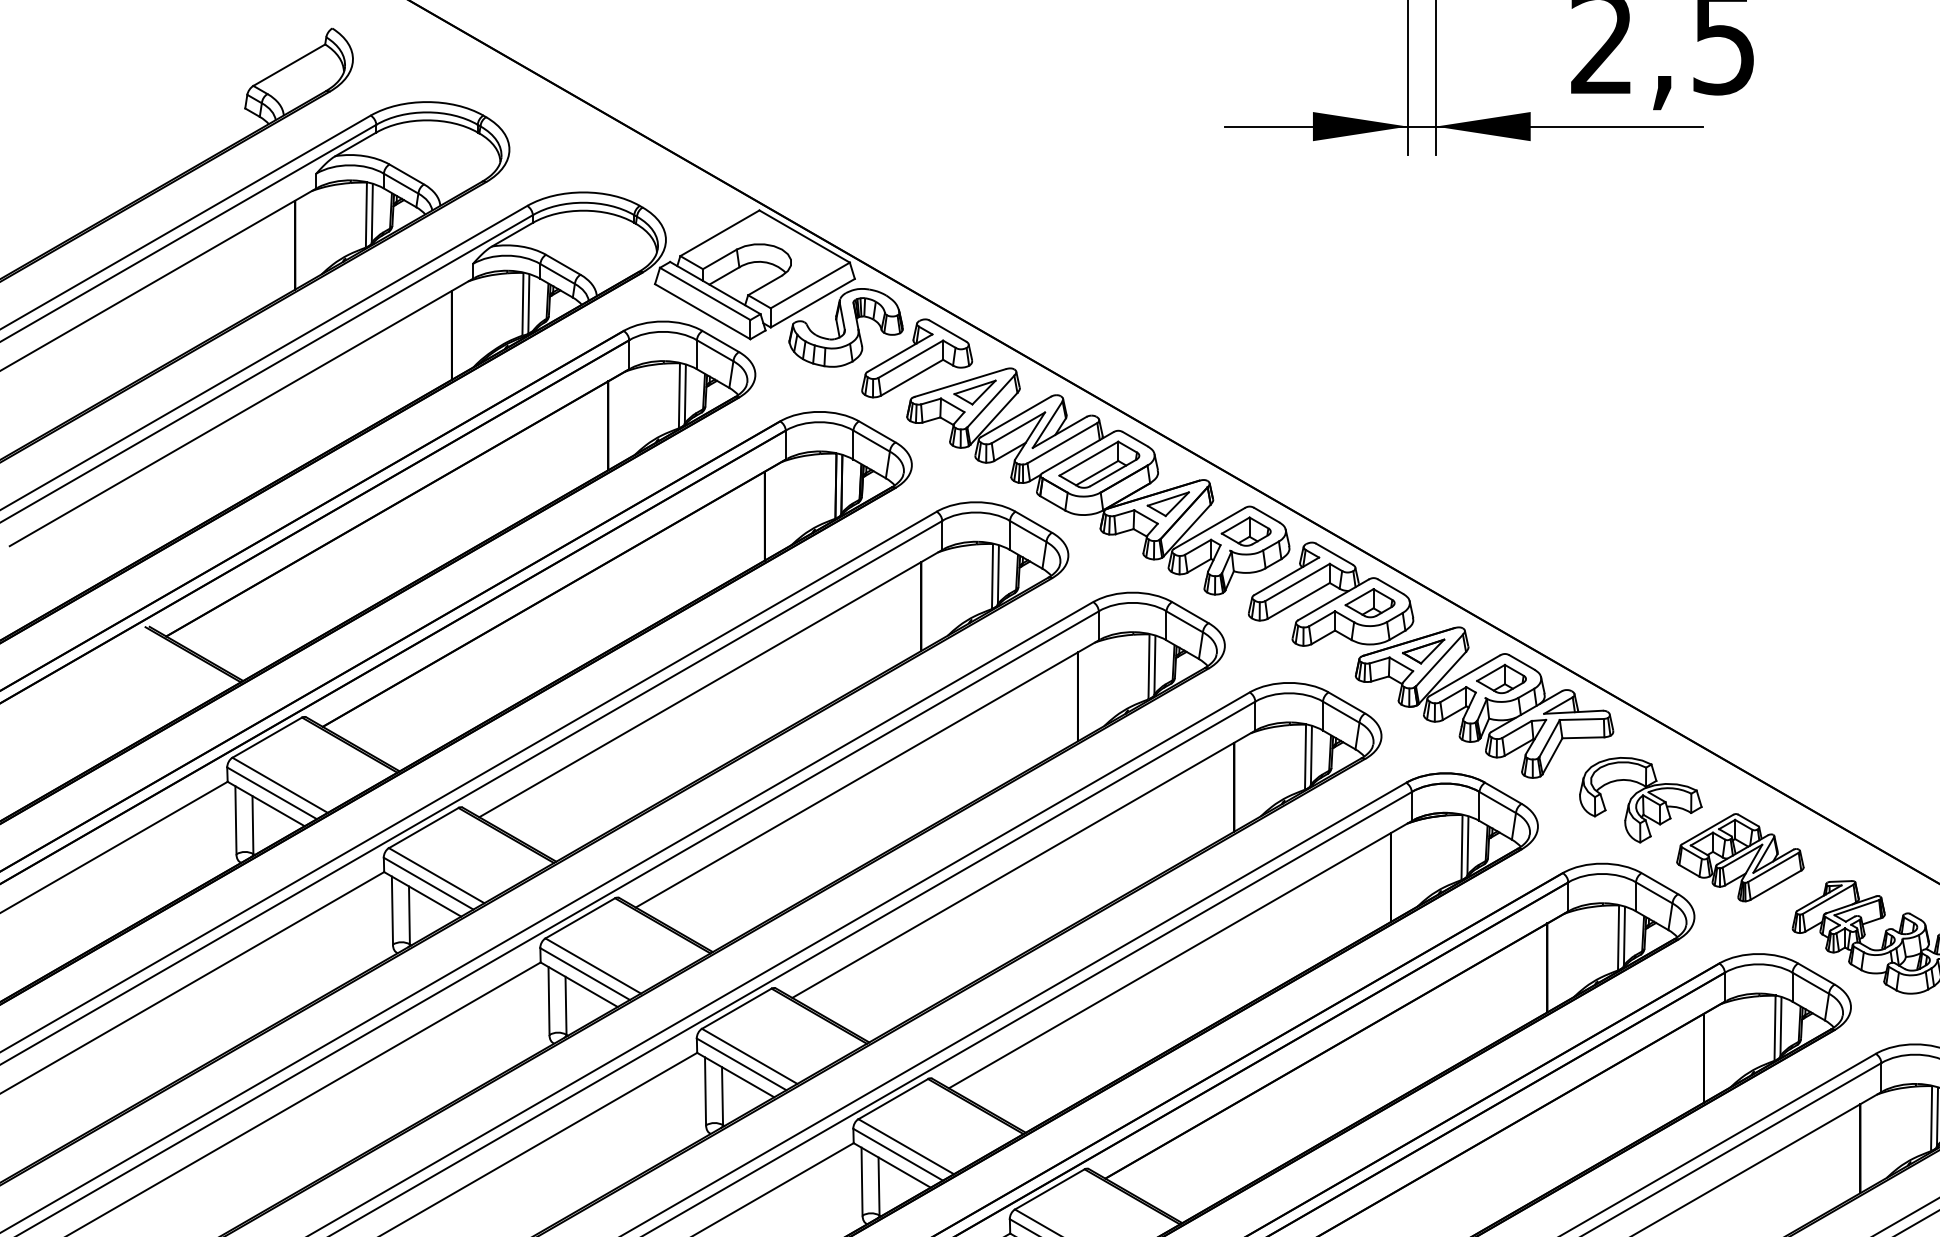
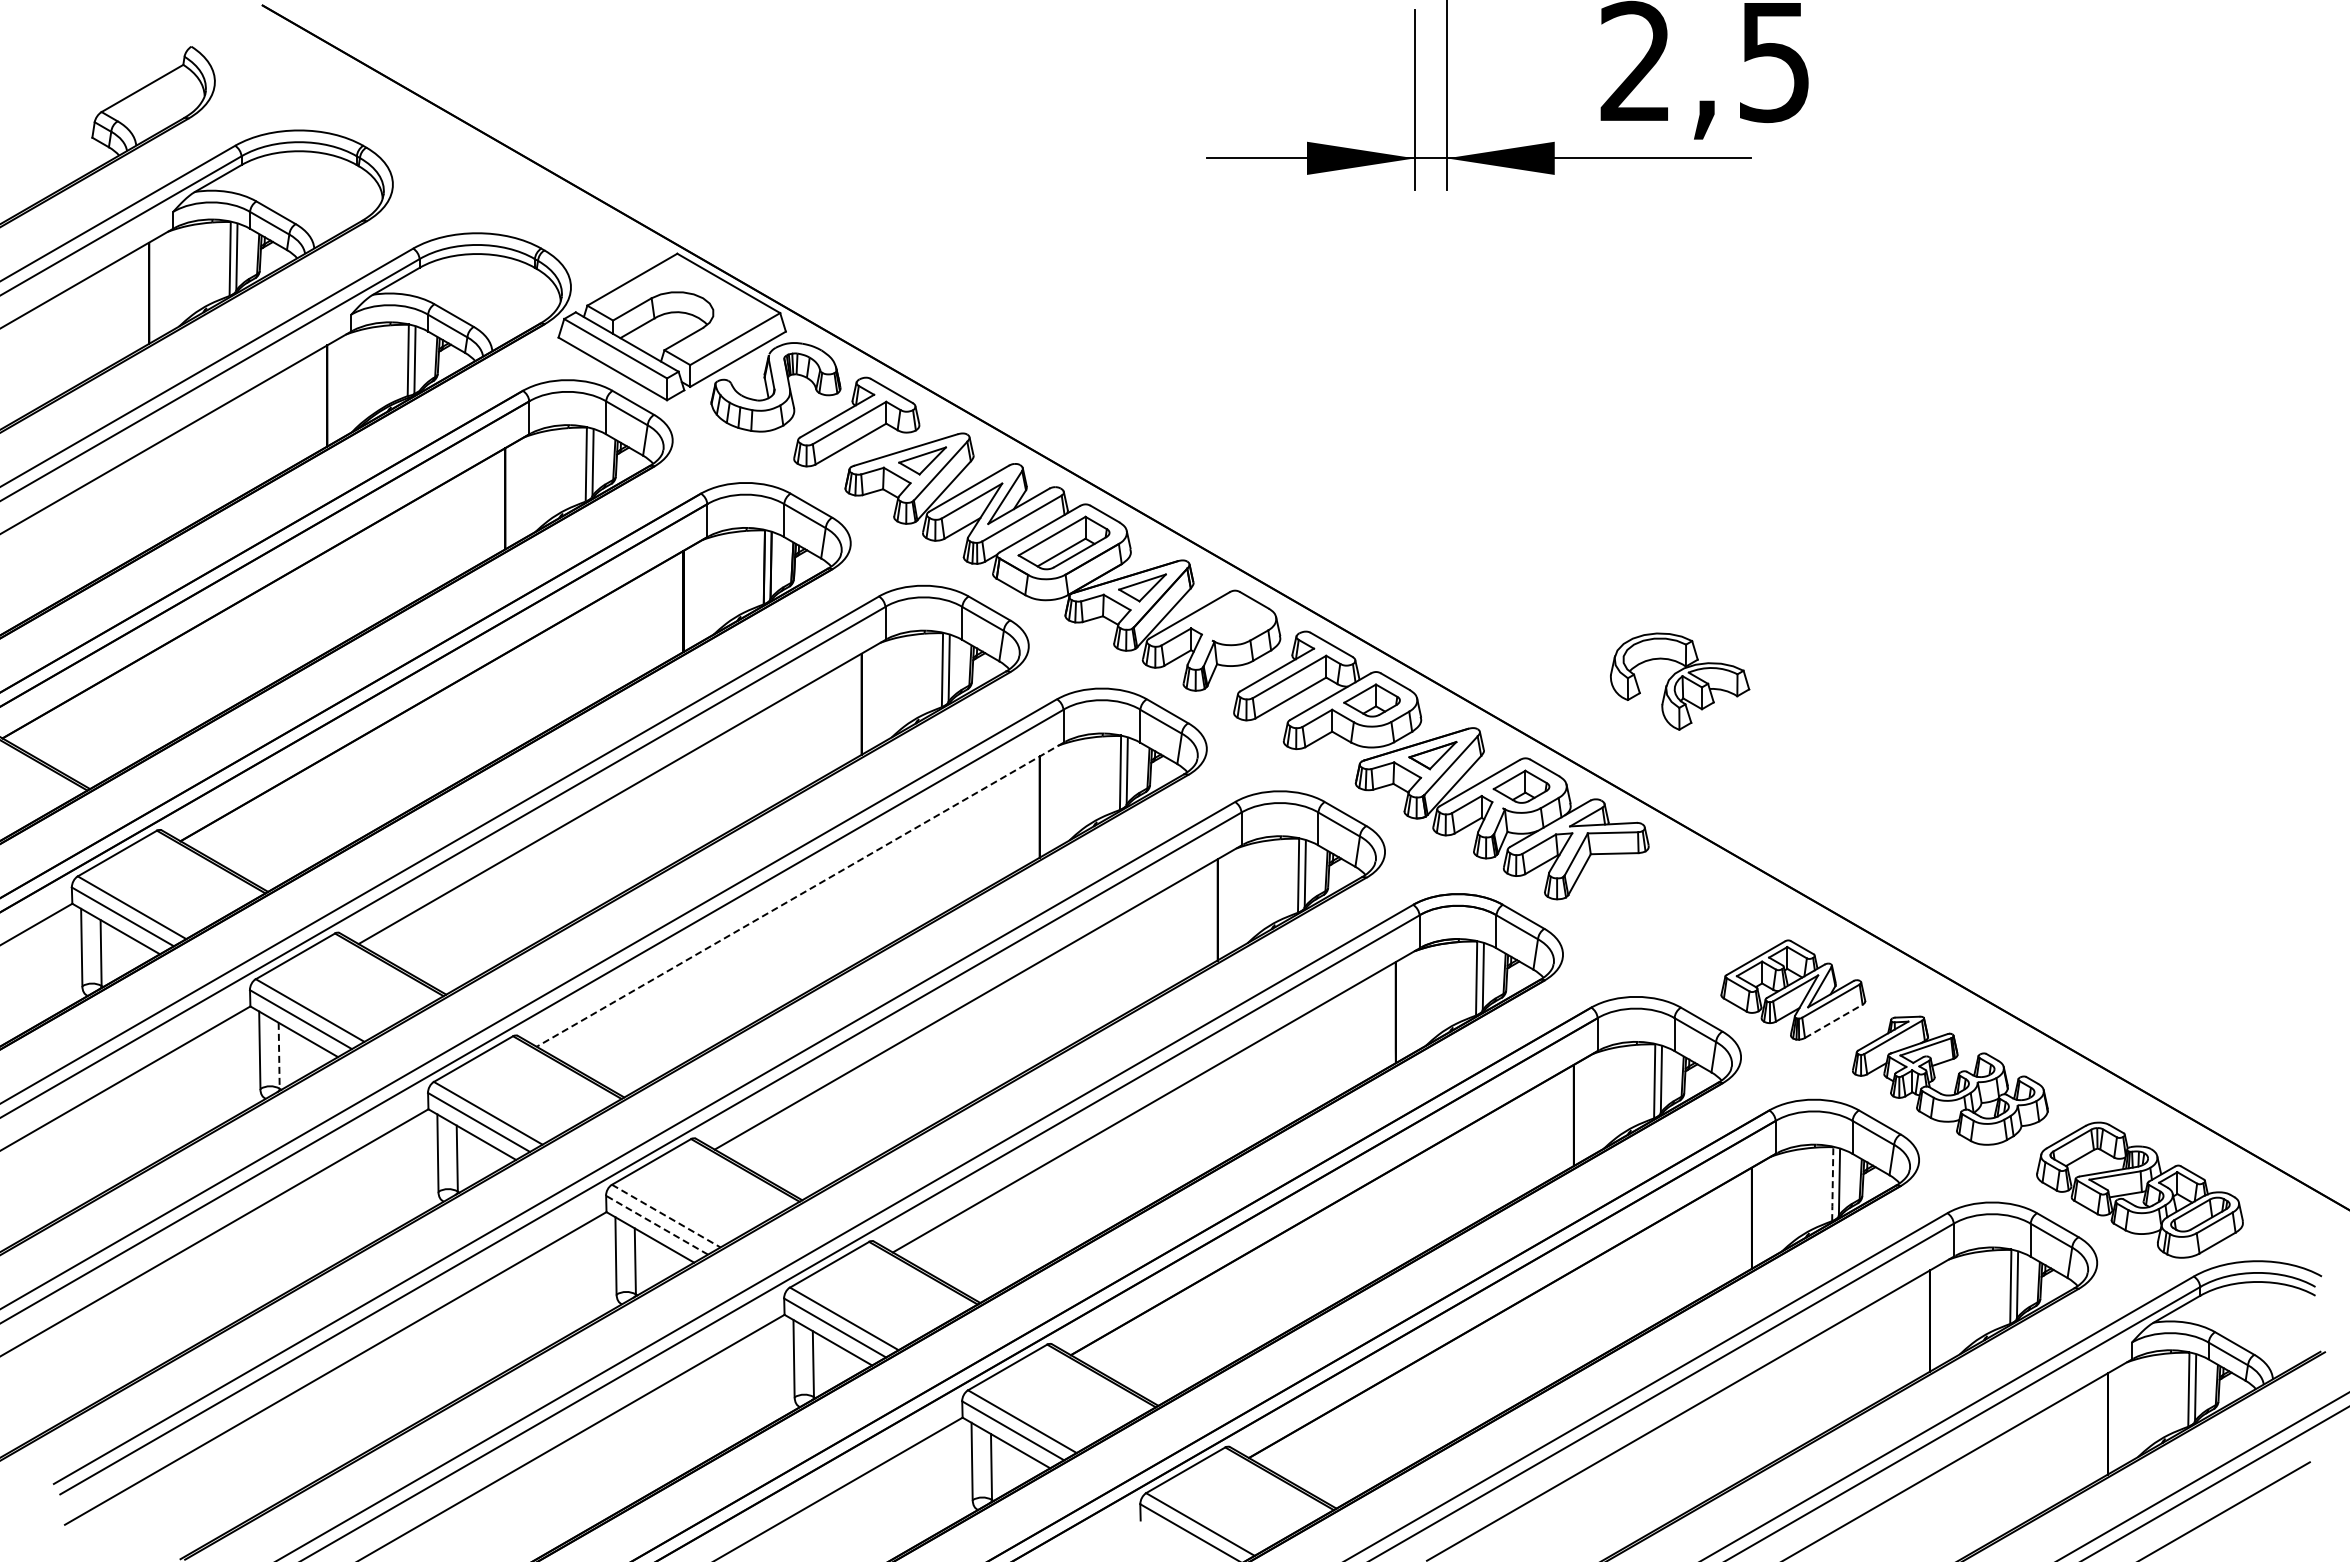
part: (1245, 531) -> (1230, 619), removed
line: (866, 774) -> (799, 895), solid -> dashed
part: (1641, 800) -> (1680, 681), moved
line: (1776, 885) -> (1834, 1021), solid -> dashed
line: (409, 915) -> (279, 1055), solid -> dashed
line: (1774, 1027) -> (1832, 1183), solid -> dashed
line: (749, 1056) -> (666, 1216), solid -> dashed
line: (742, 1064) -> (657, 1225), solid -> dashed

